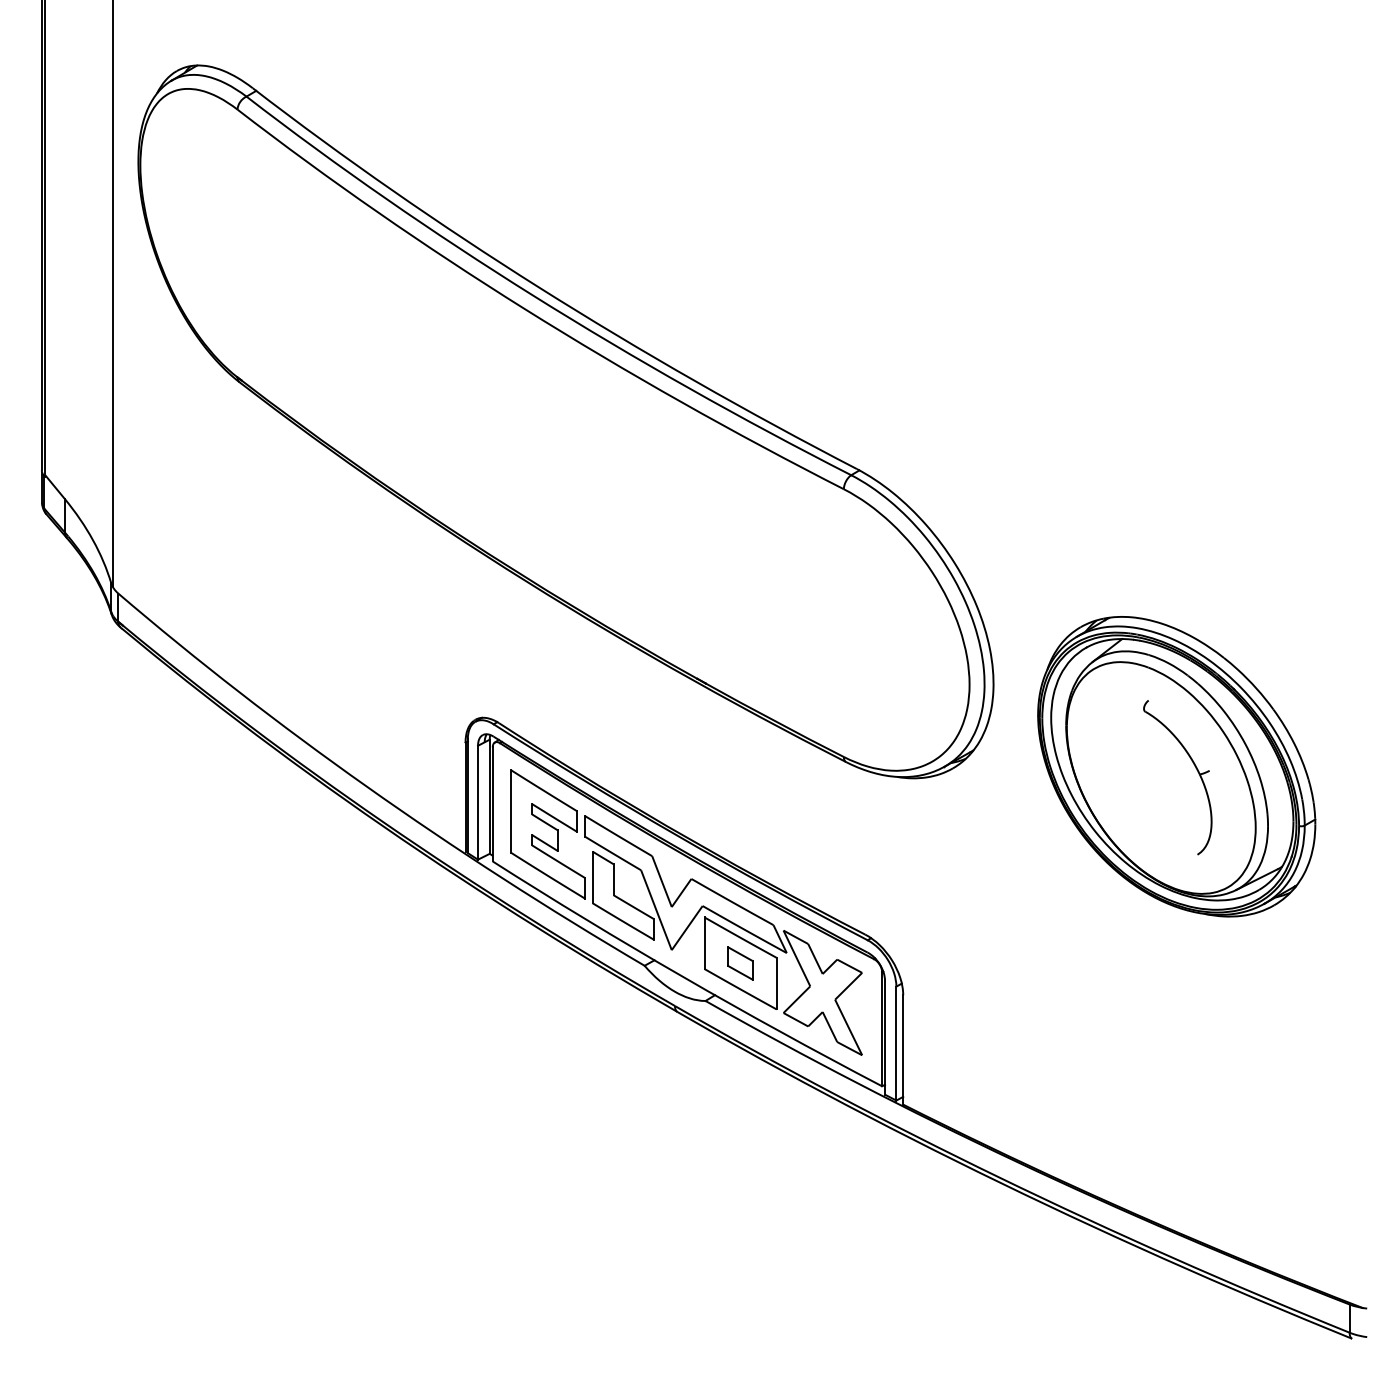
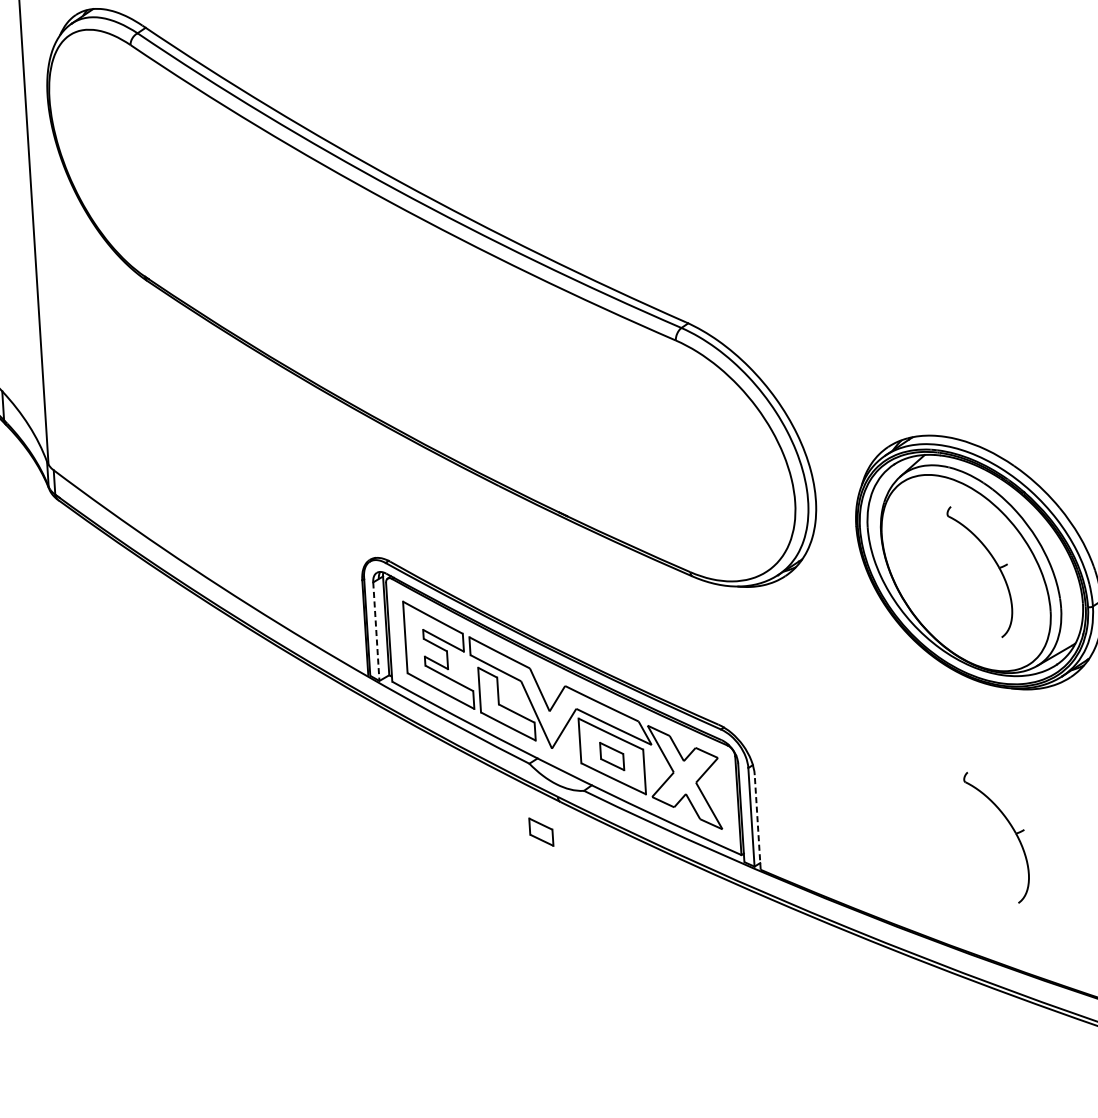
line: (478, 802) -> (376, 631), solid -> dashed
part: (653, 1045) -> (541, 832), added
line: (903, 1049) -> (757, 822), solid -> dashed
part: (1195, 1075) -> (1012, 828), added

